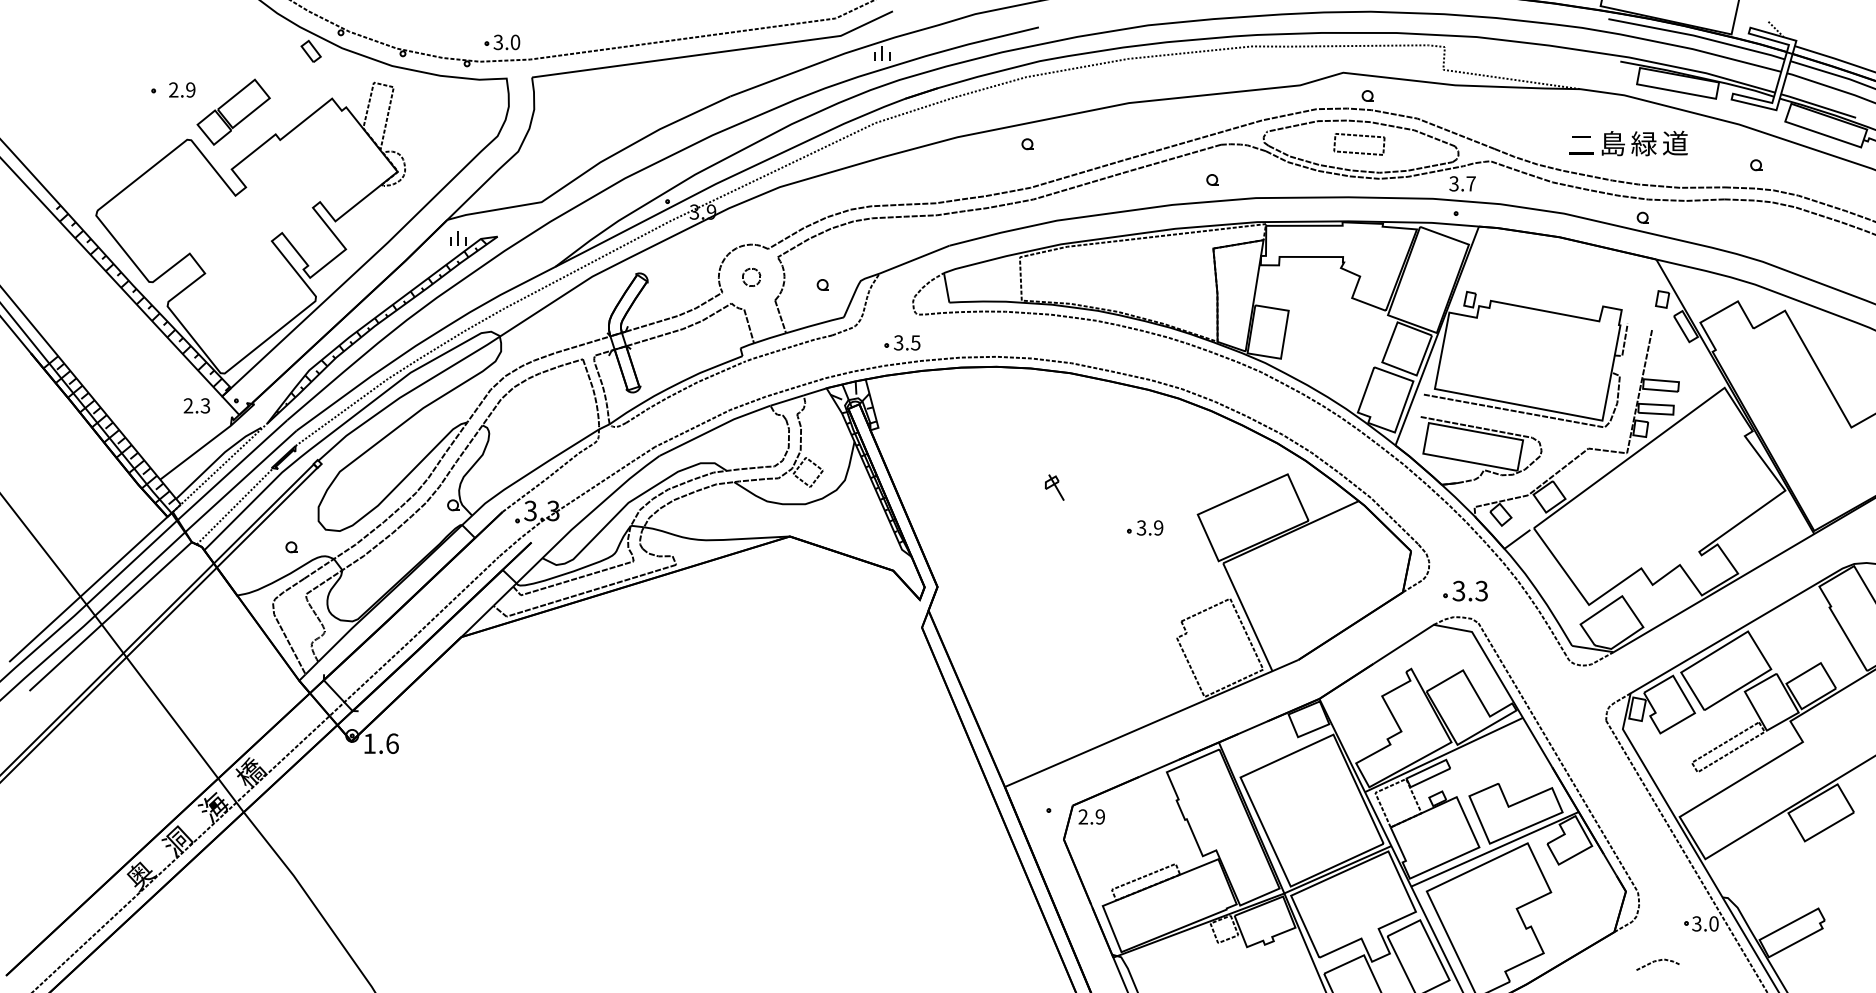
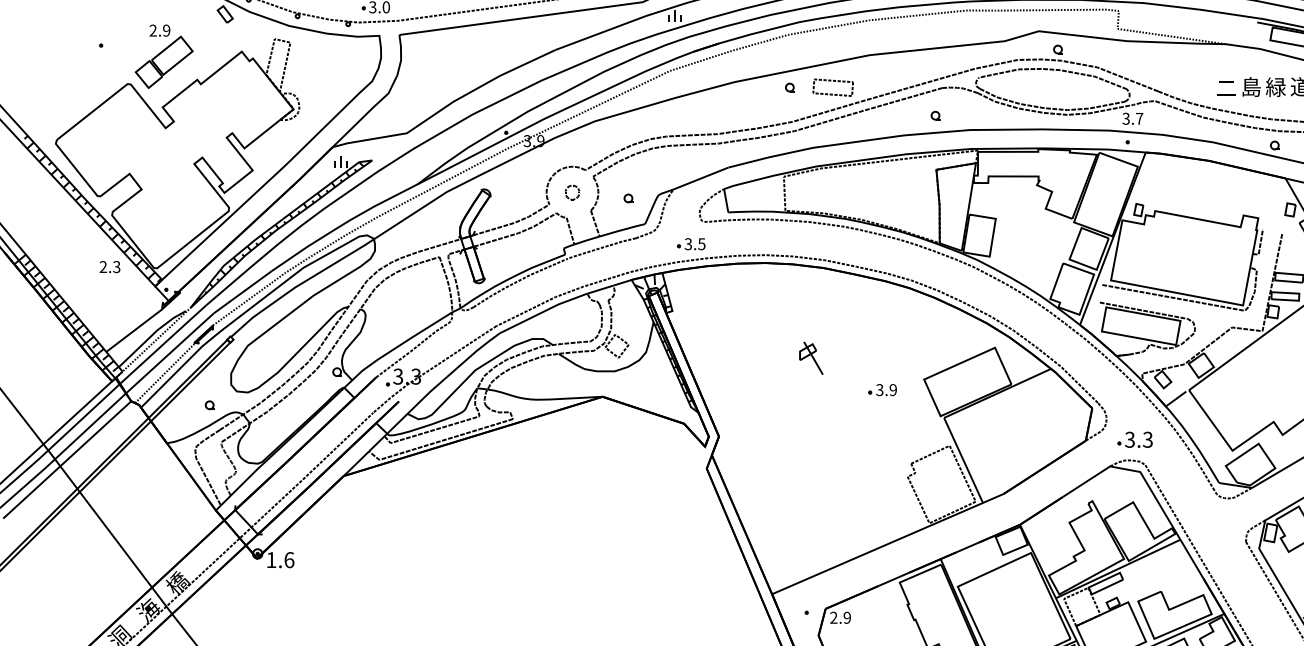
text: (182, 89) -> (160, 30), moved
part: (1359, 136) -> (833, 81), moved
text: (196, 405) -> (109, 266), moved
part: (1054, 487) -> (811, 358), size x1.6

